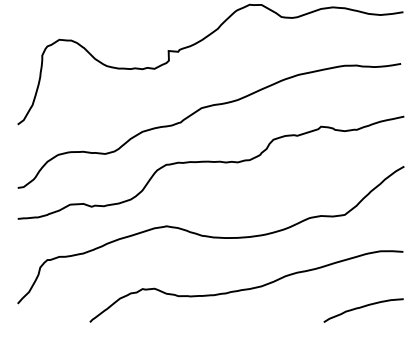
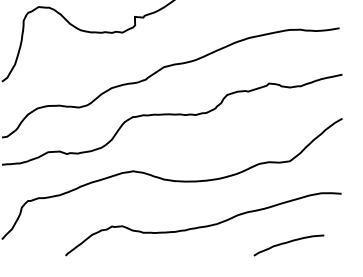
curve: (361, 308) -> (287, 243), moved

